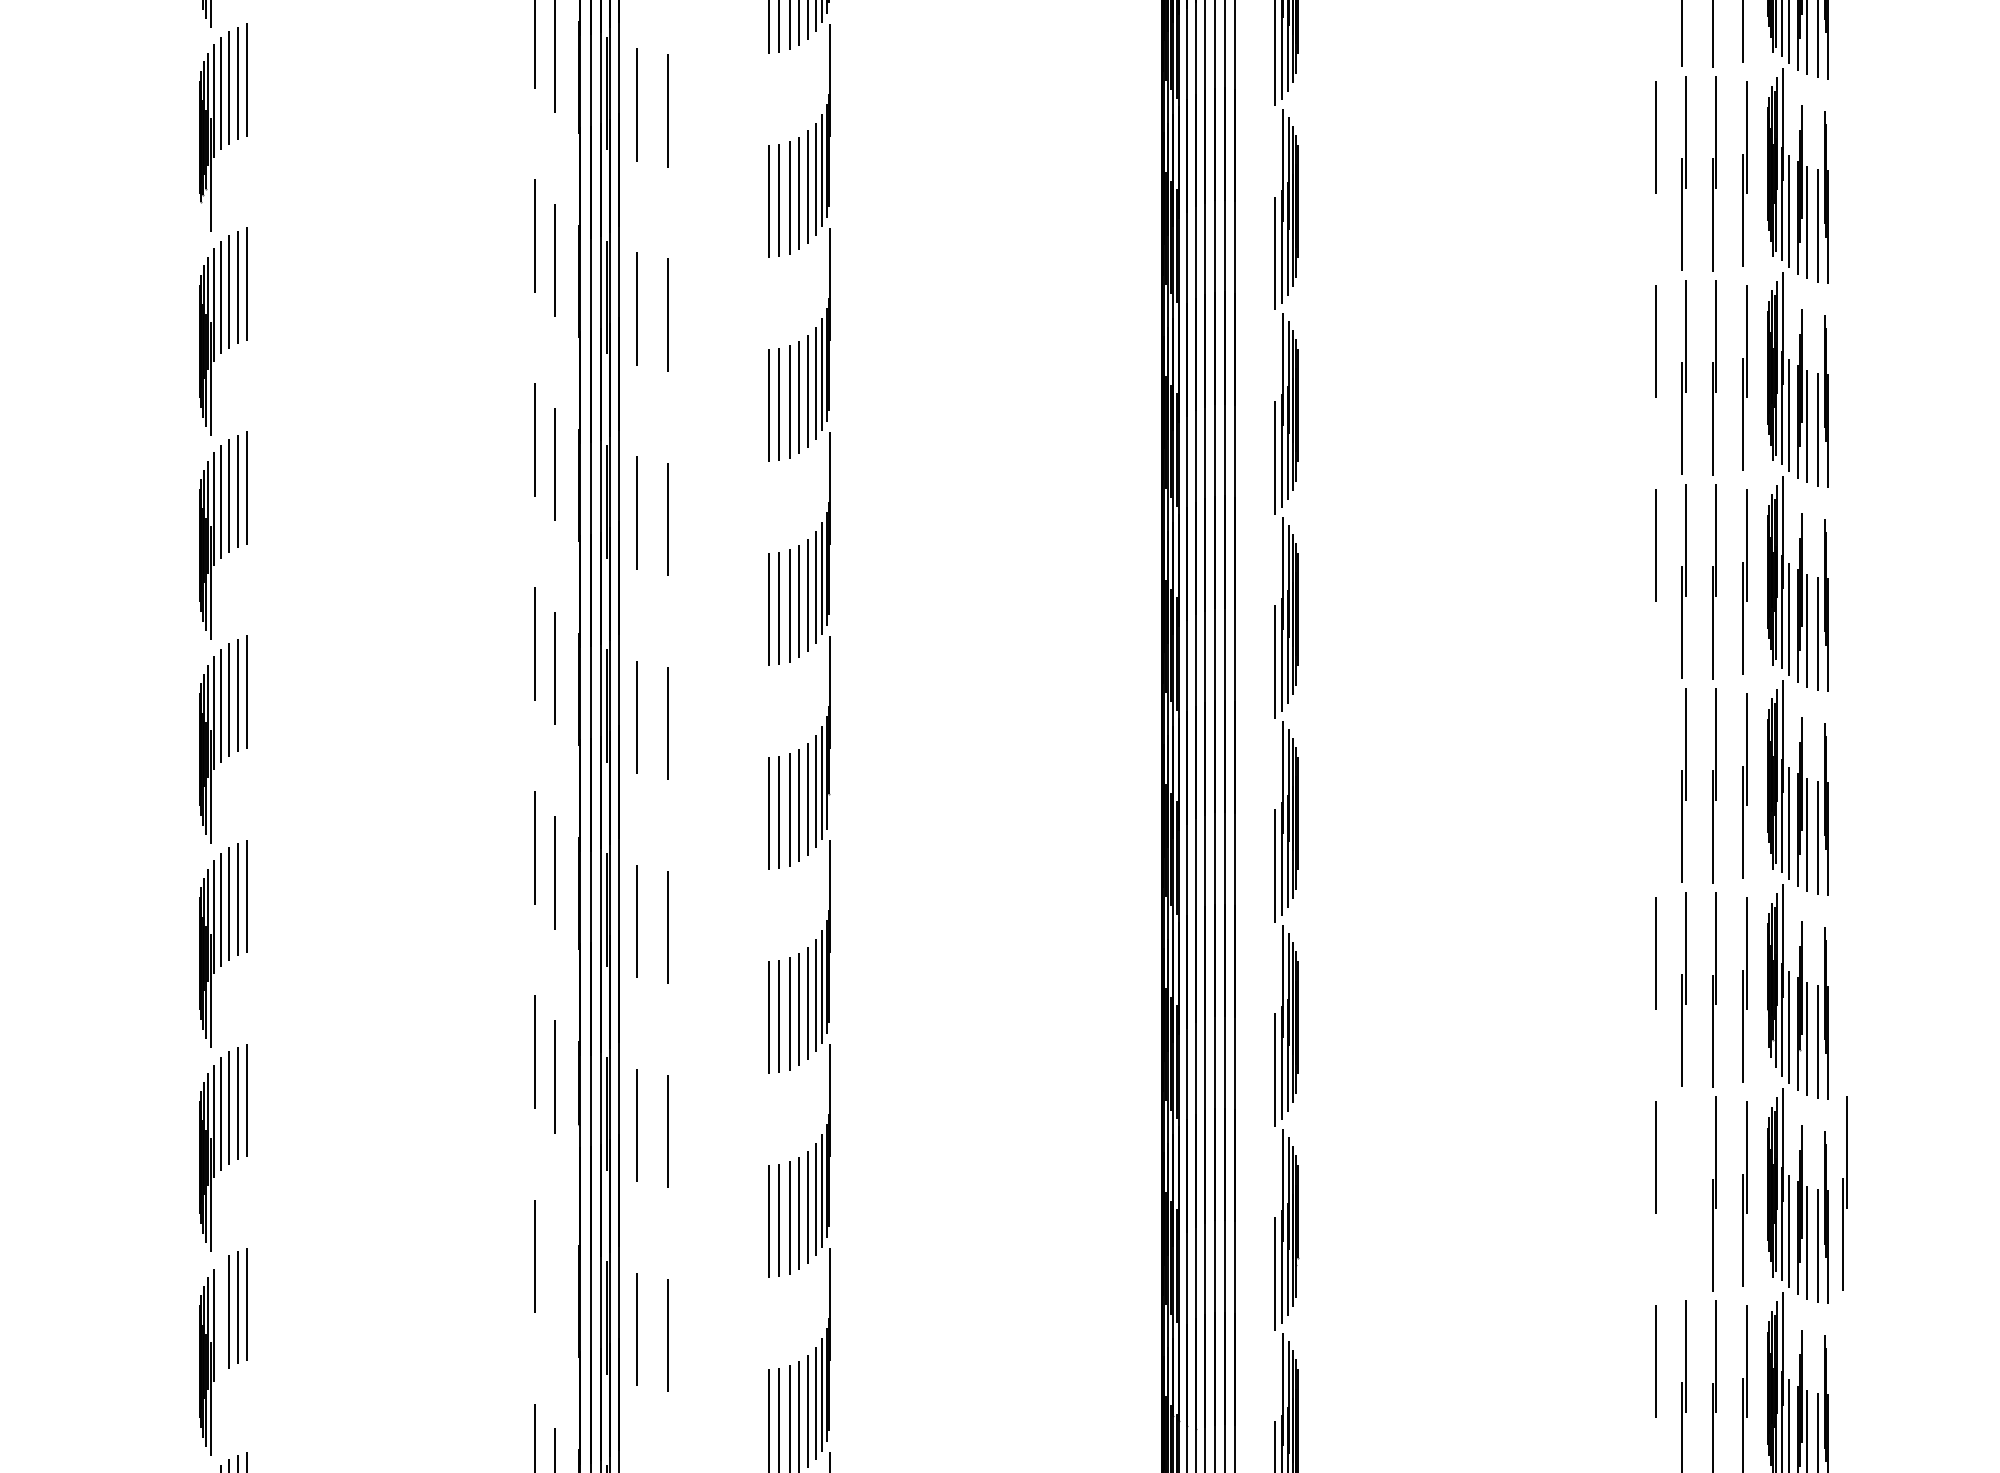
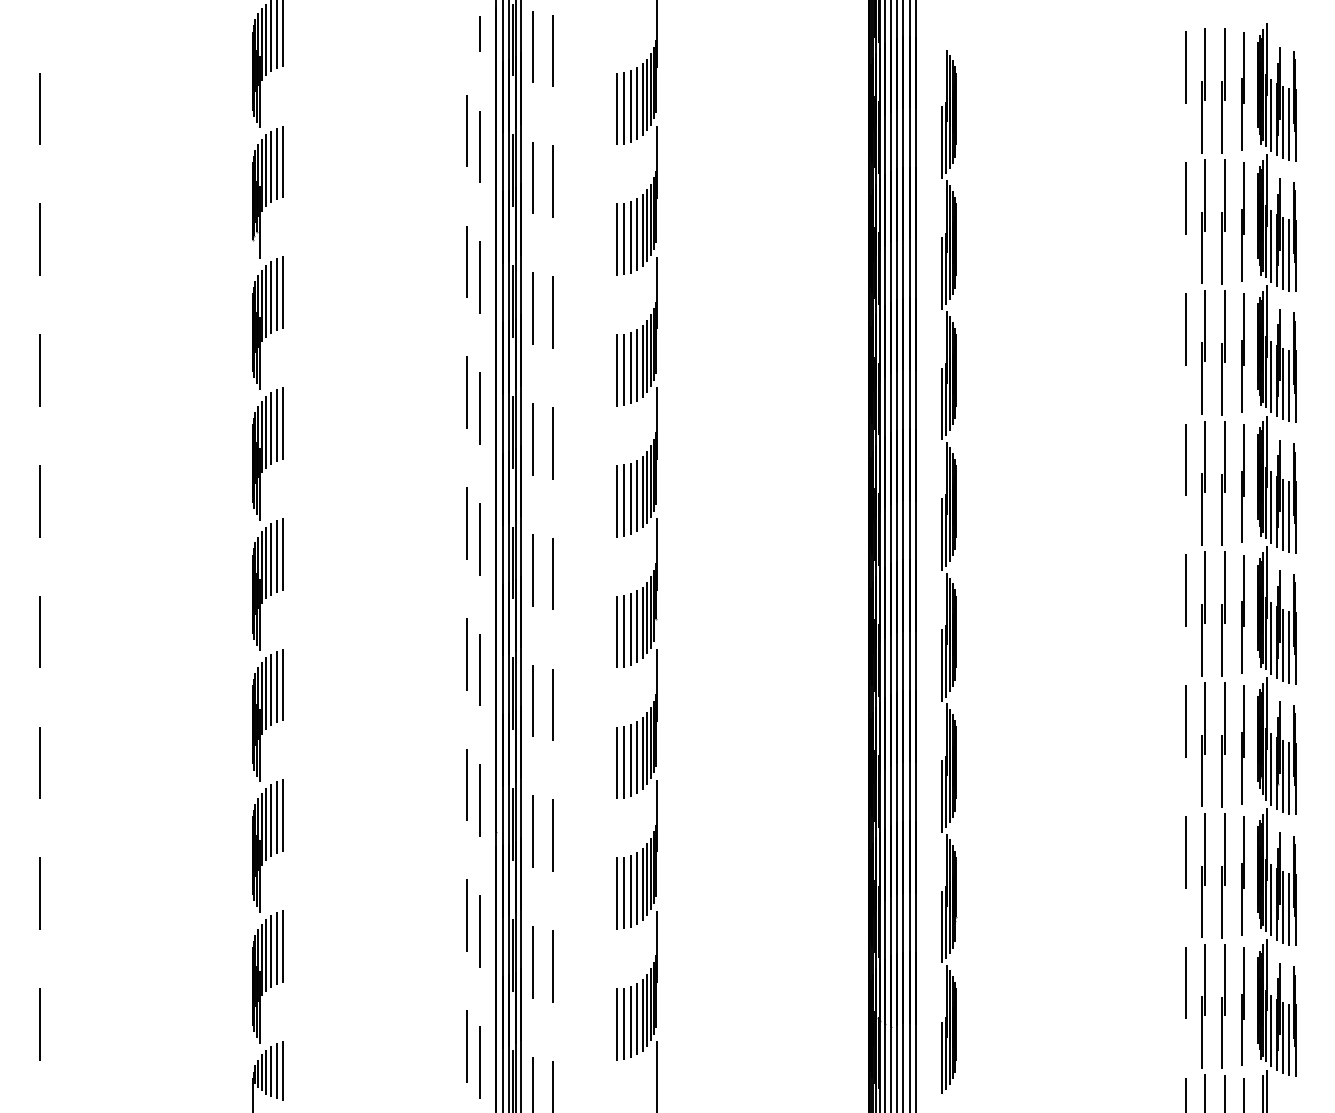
line: (1655, 748) -> (1185, 590), added
part: (1844, 1193) -> (1203, 875), moved
line: (555, 1280) -> (480, 931), added
line: (221, 1318) -> (266, 955), added

